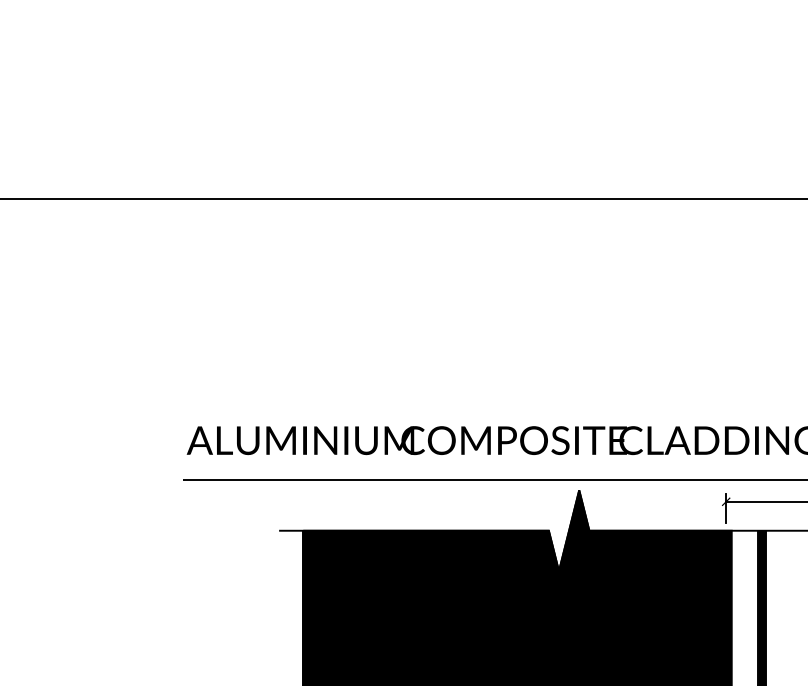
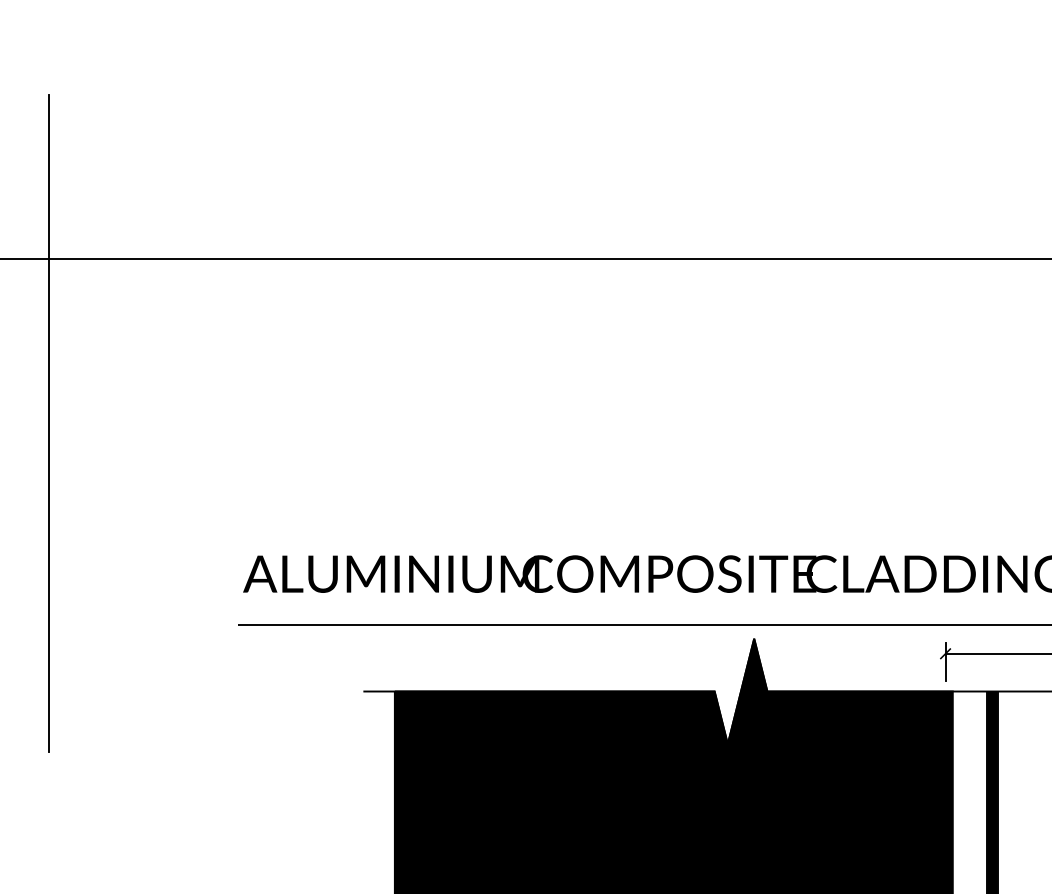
line: (37, 324) -> (48, 422), added

